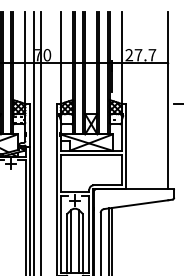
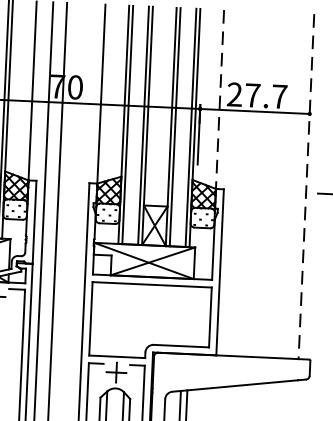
line: (121, 59) -> (219, 102), solid -> dashed
line: (168, 100) -> (307, 186), solid -> dashed

